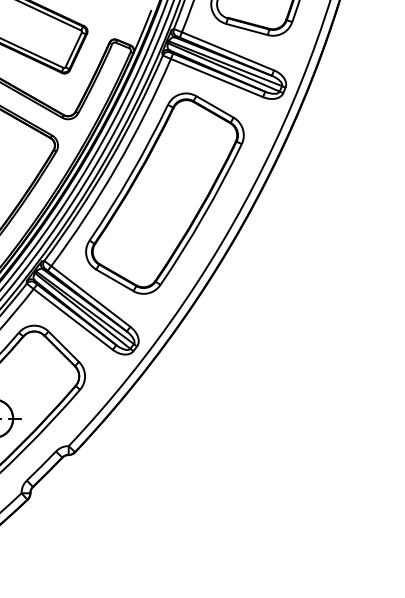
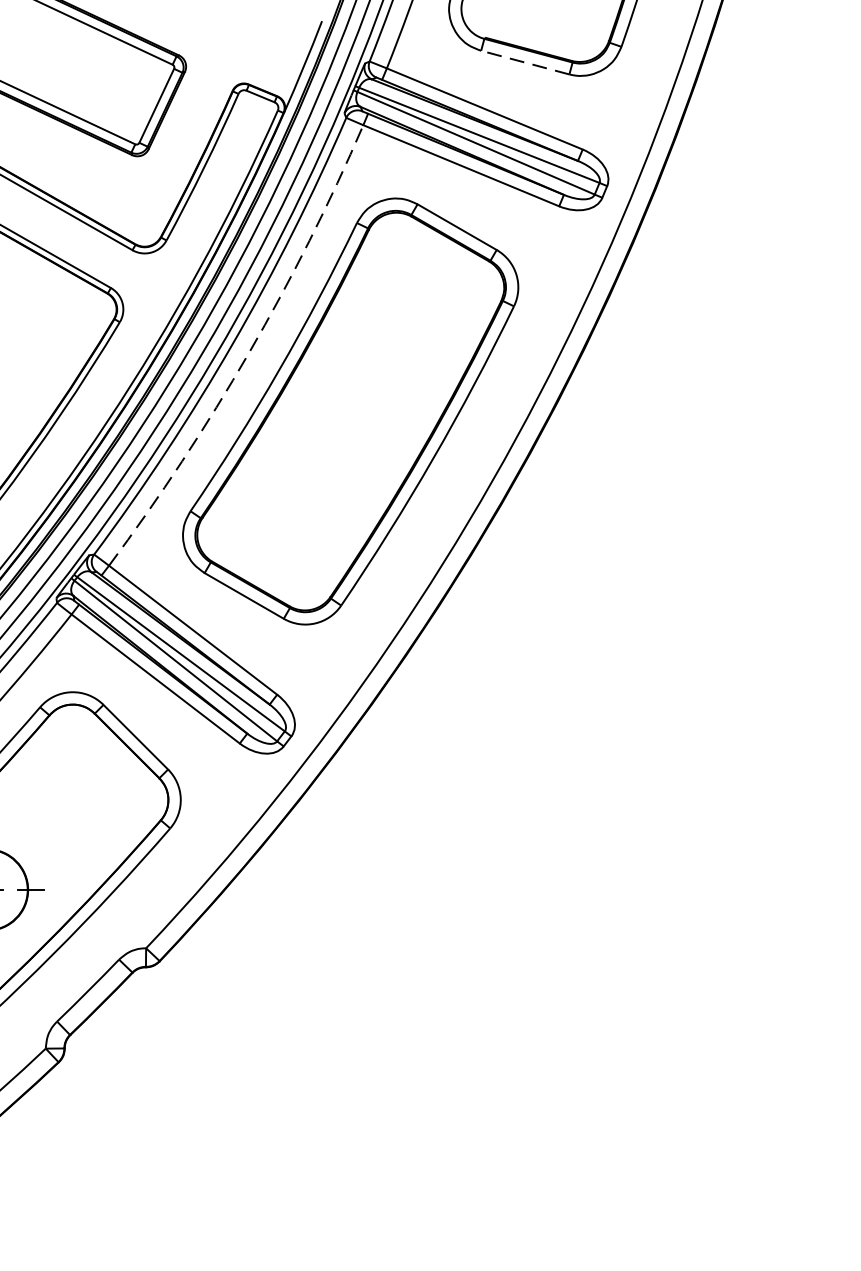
line: (246, 29) -> (524, 62), solid -> dashed
arc: (117, 166) -> (249, 353), solid -> dashed

